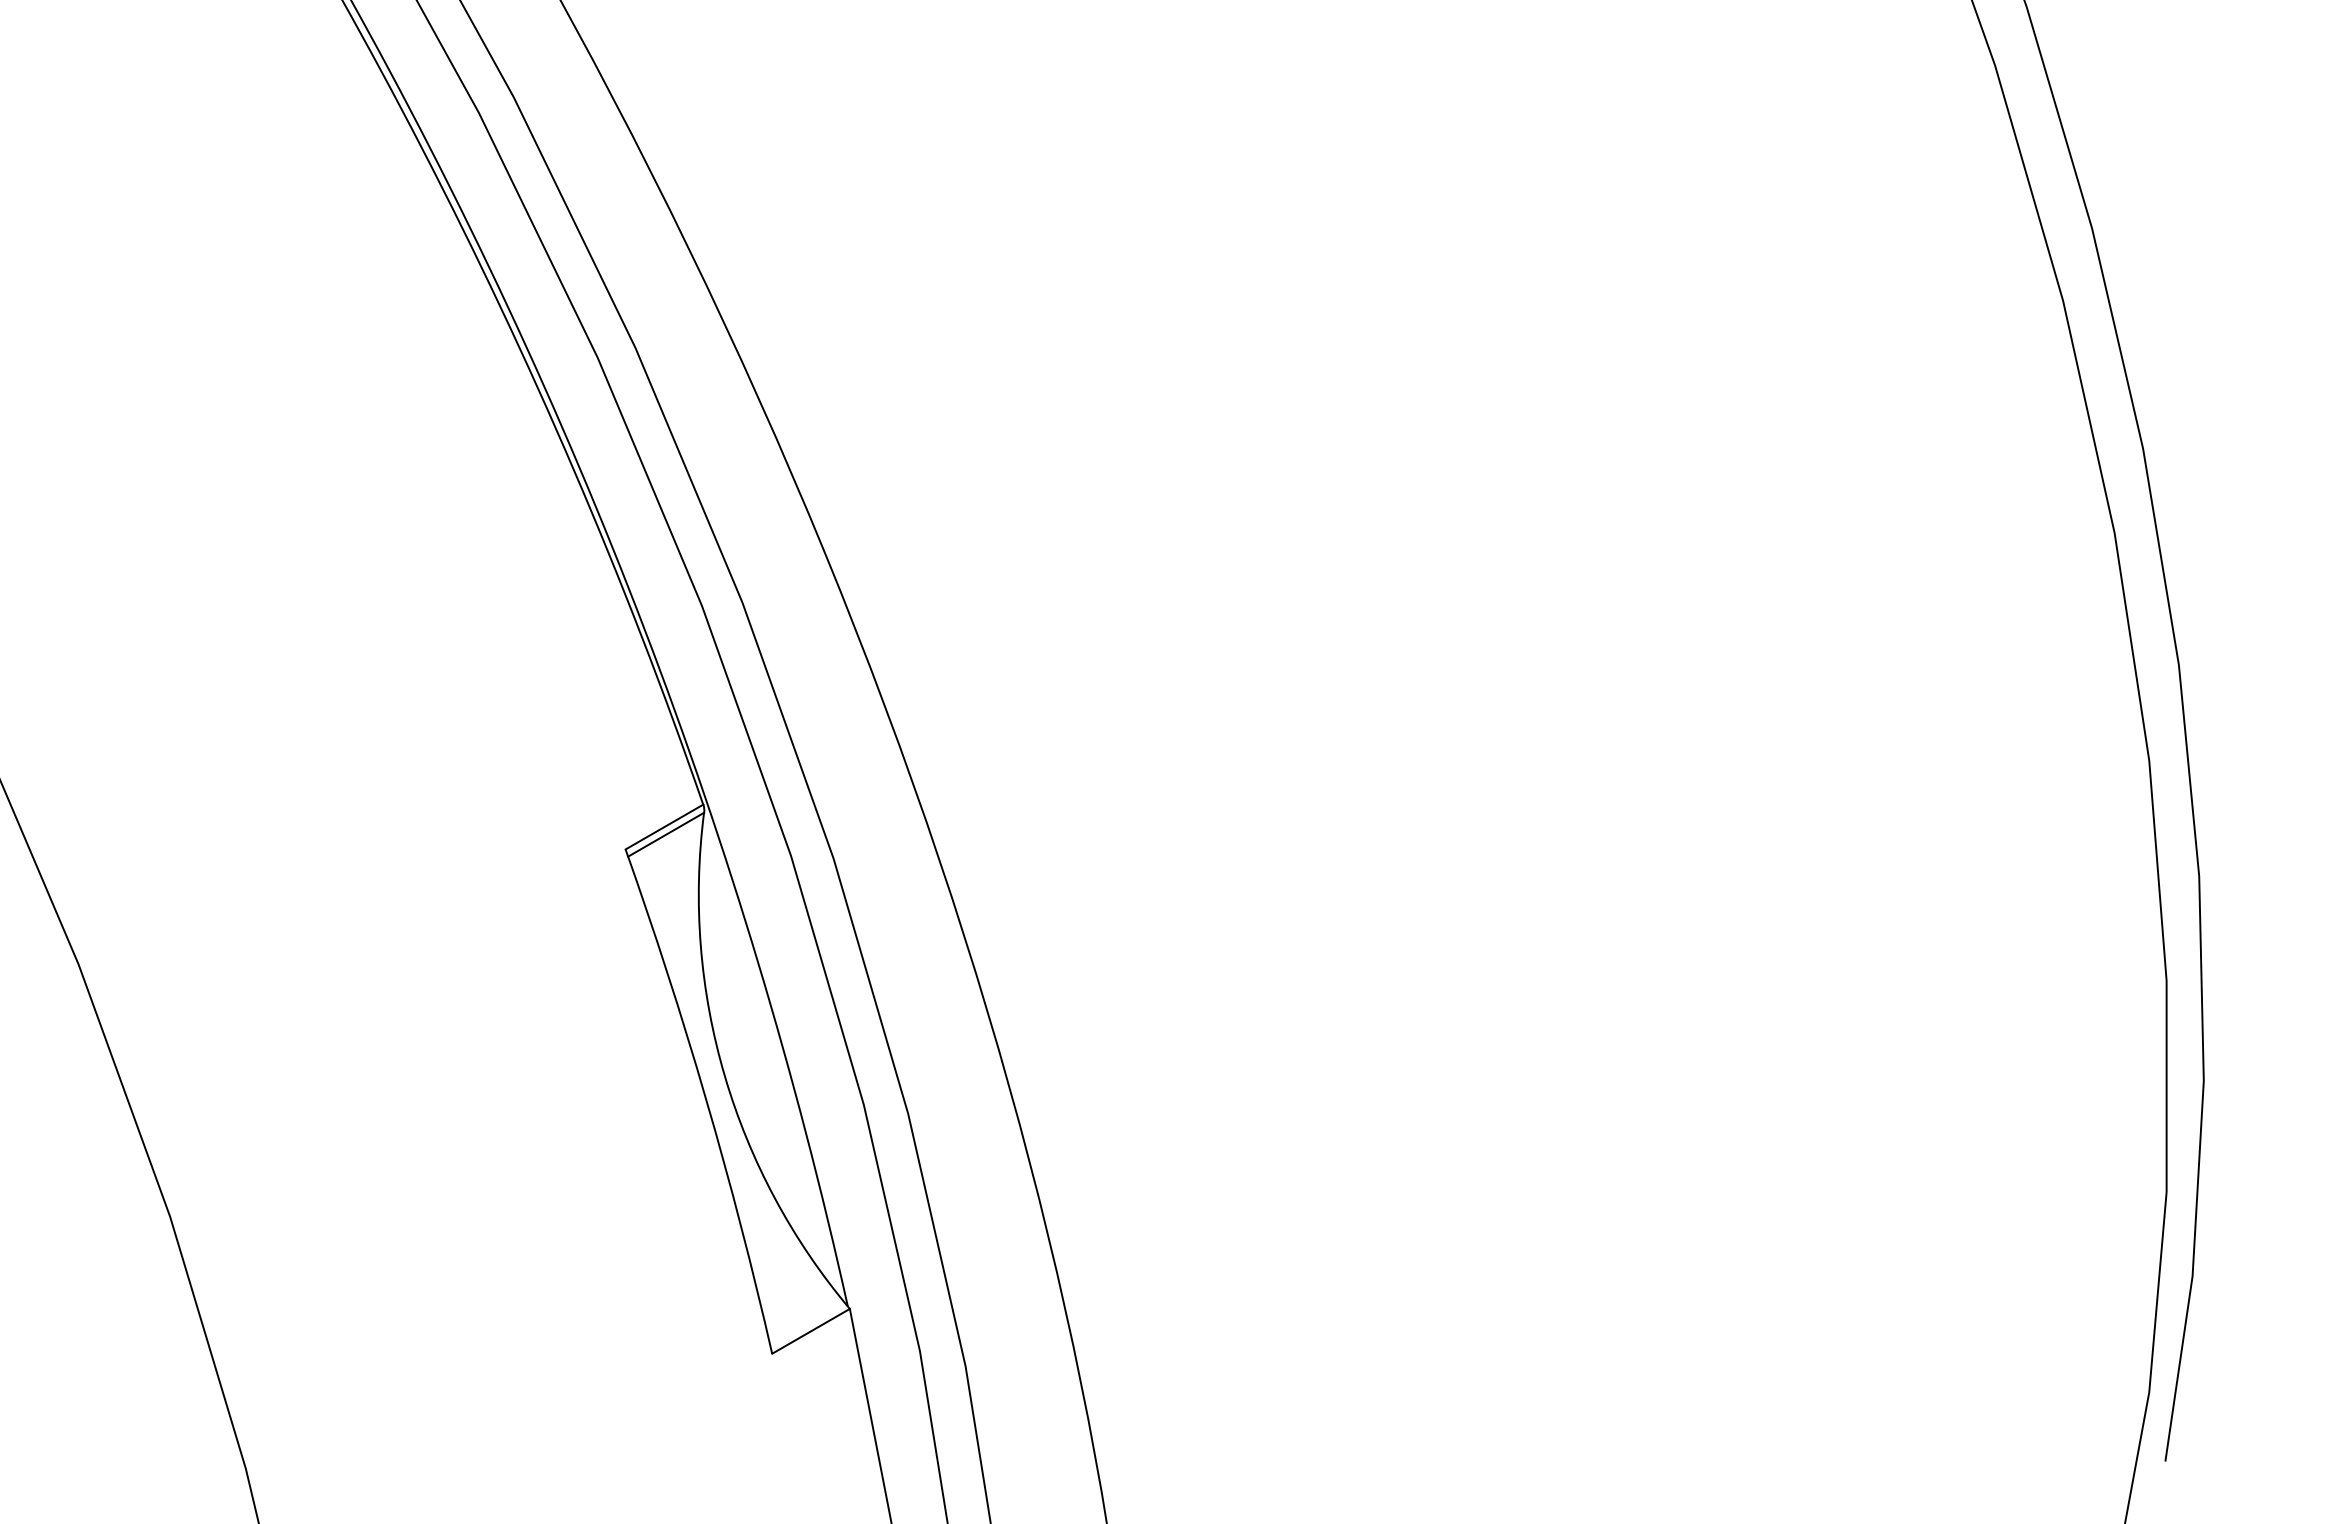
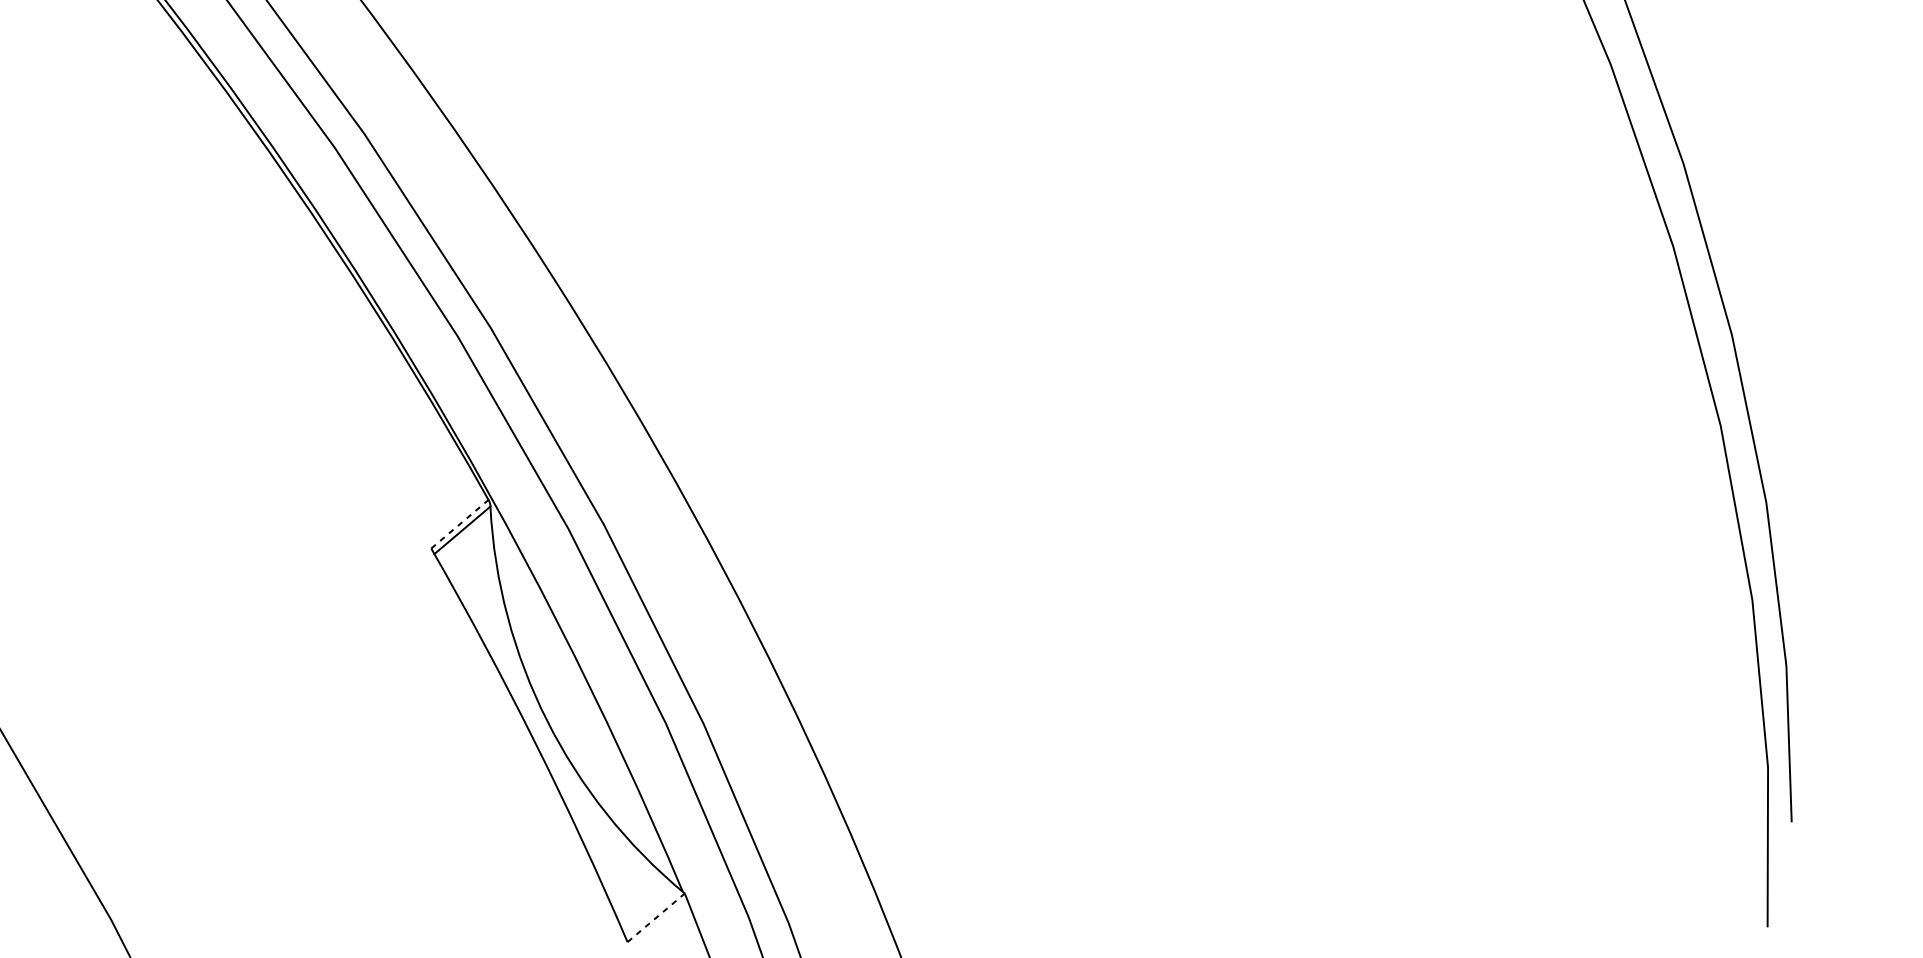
line: (664, 827) -> (460, 524), solid -> dashed
line: (811, 1331) -> (656, 917), solid -> dashed

